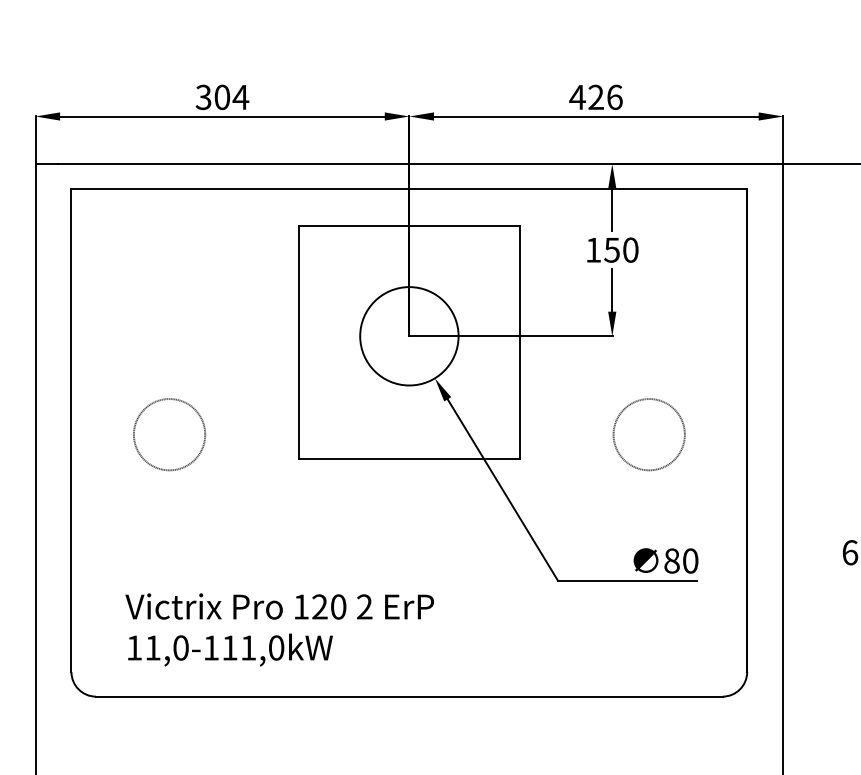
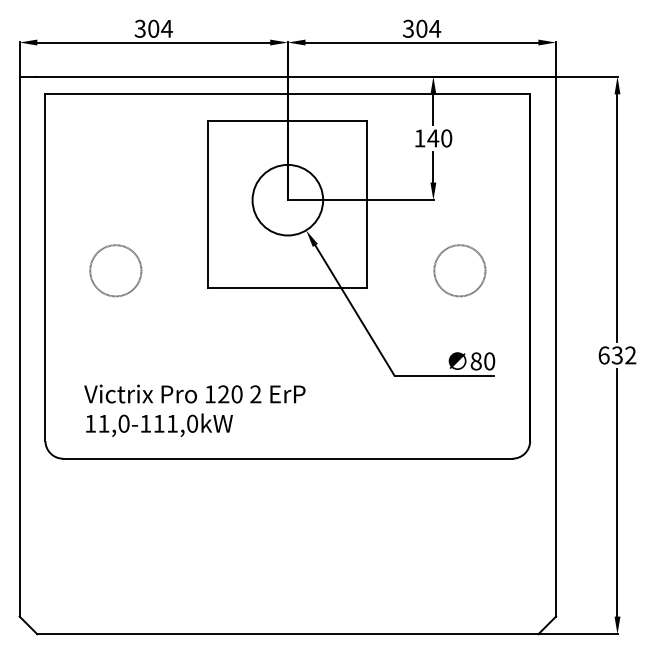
text: (595, 96) -> (421, 28), 426 -> 304
text: (612, 250) -> (433, 138), 150 -> 140

